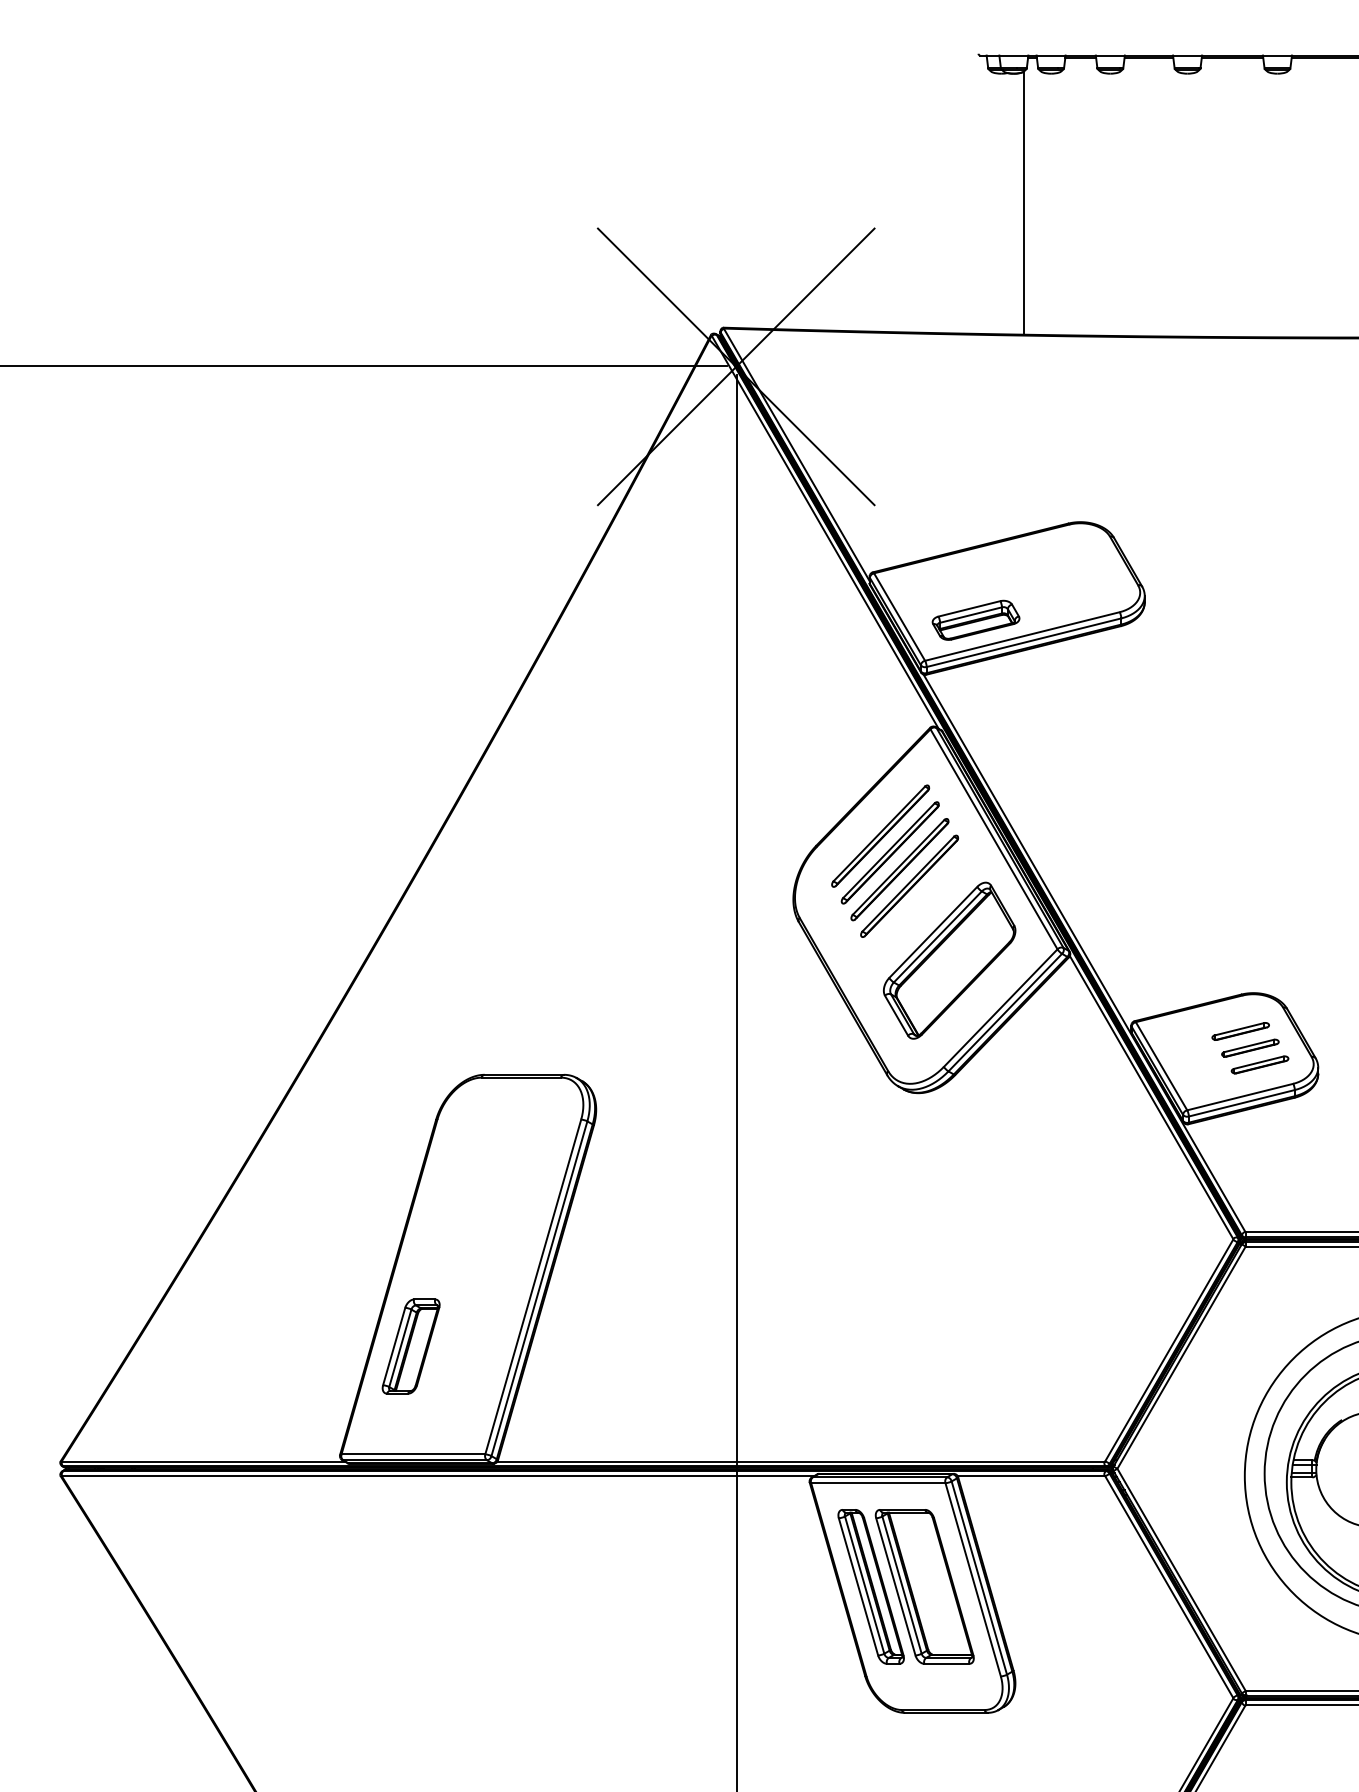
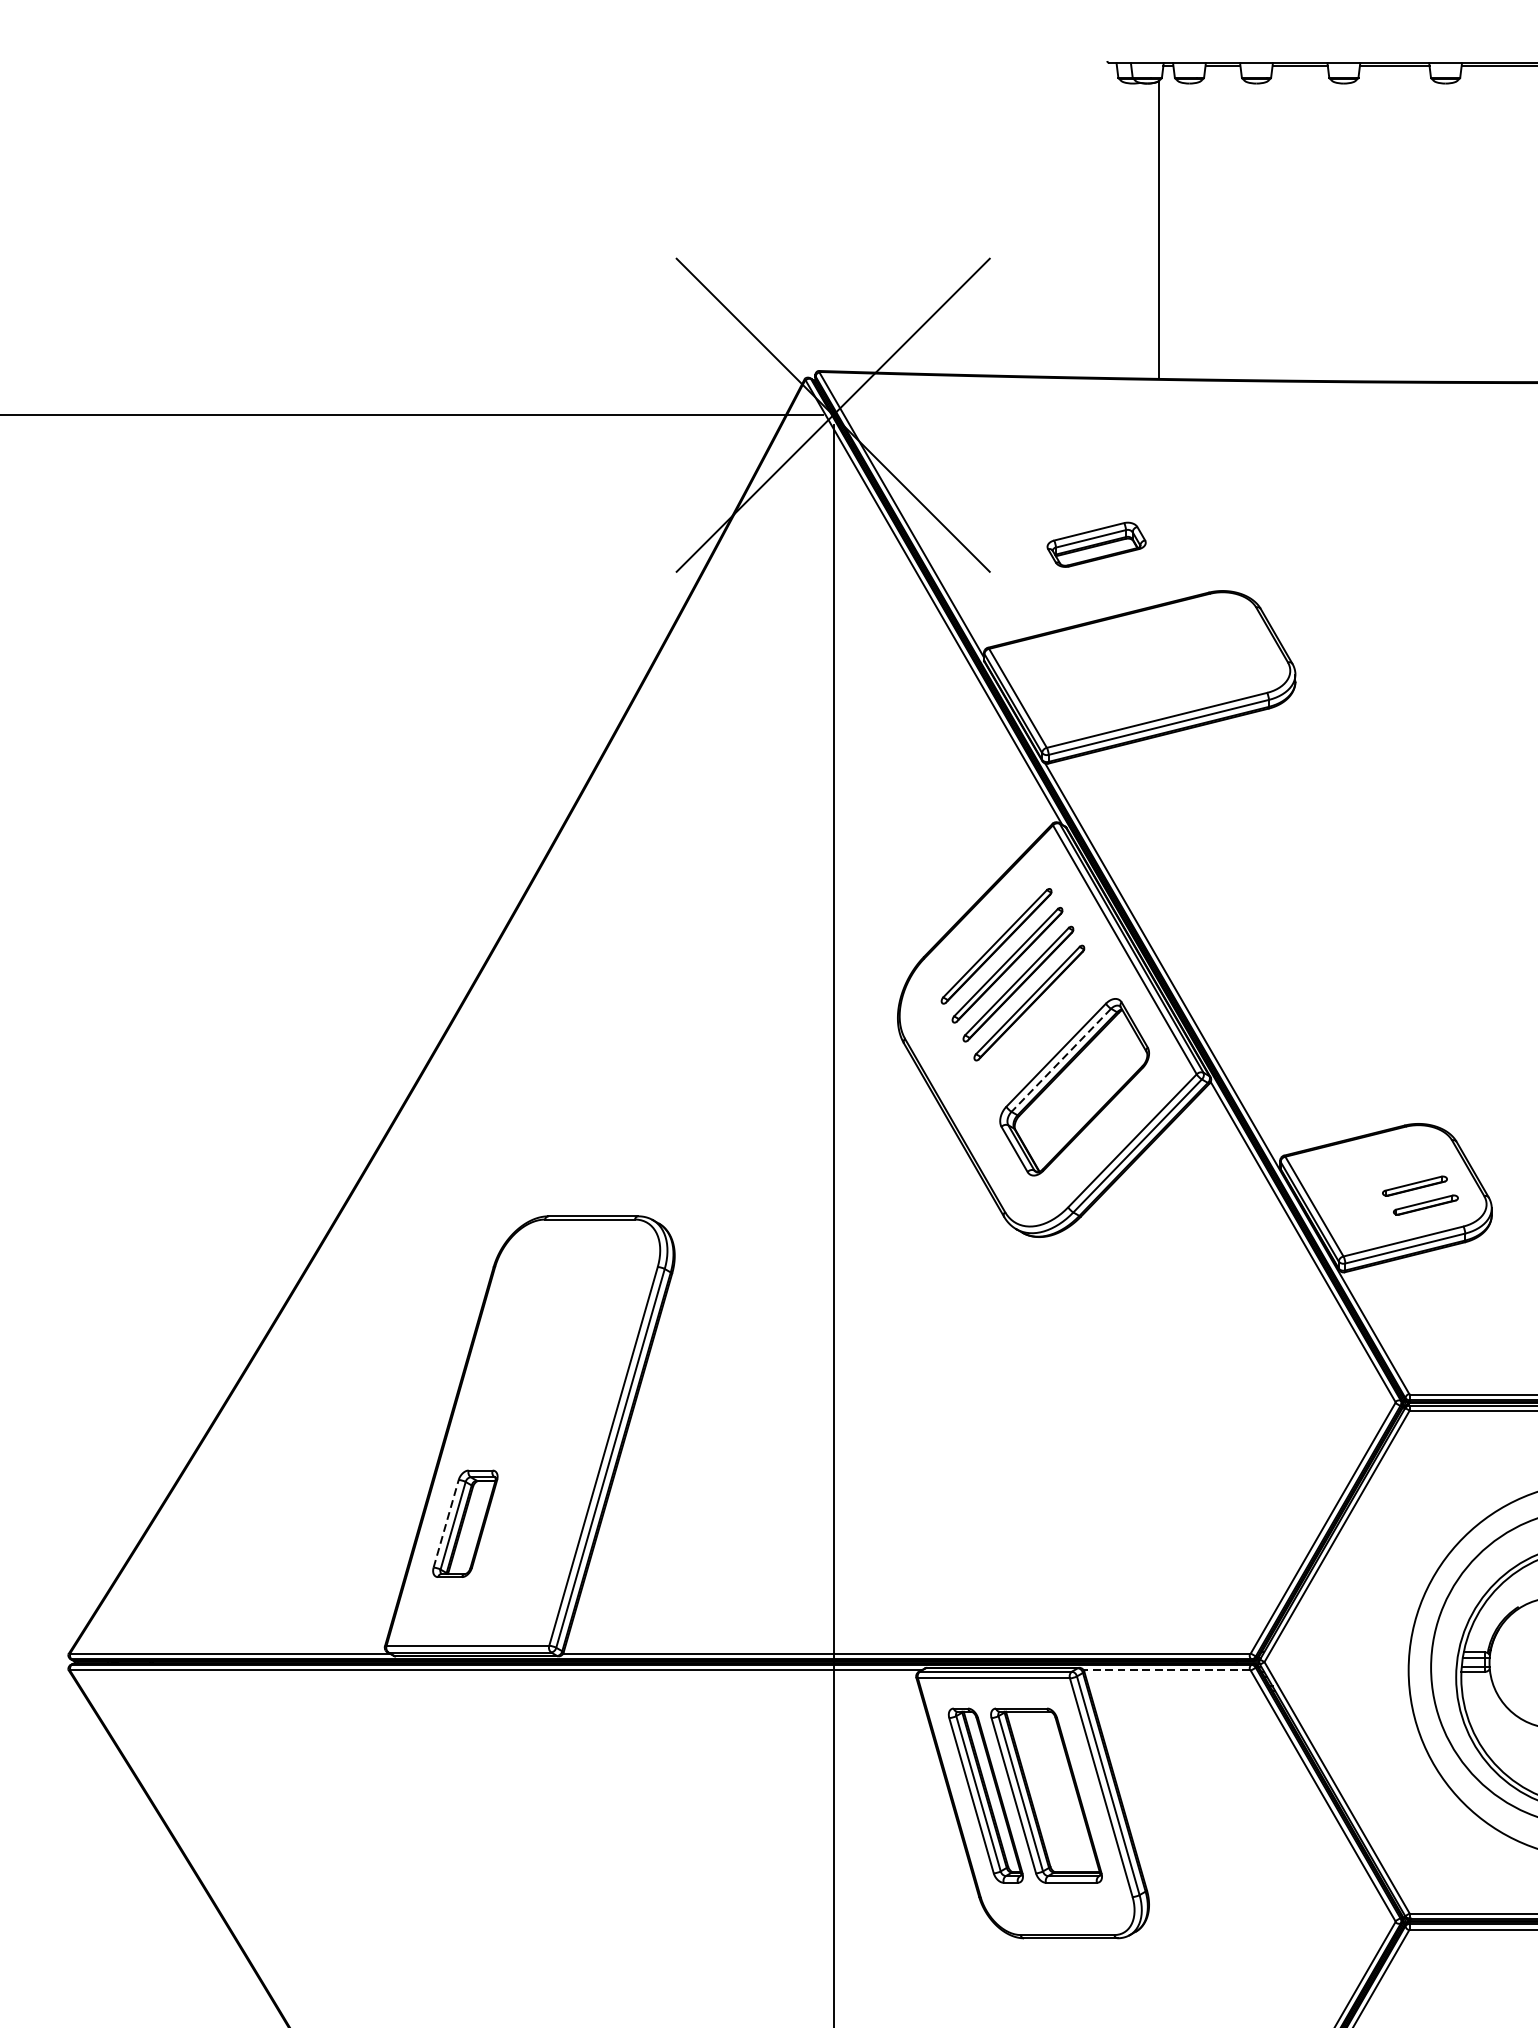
part: (975, 619) -> (1096, 543), moved
line: (937, 937) -> (1060, 1060), solid -> dashed
part: (1240, 1031) -> (1403, 1167), removed
line: (394, 1346) -> (446, 1523), solid -> dashed
line: (1031, 1475) -> (1167, 1669), solid -> dashed

